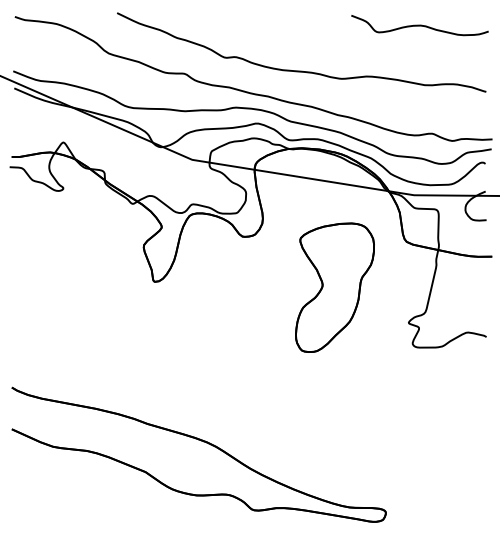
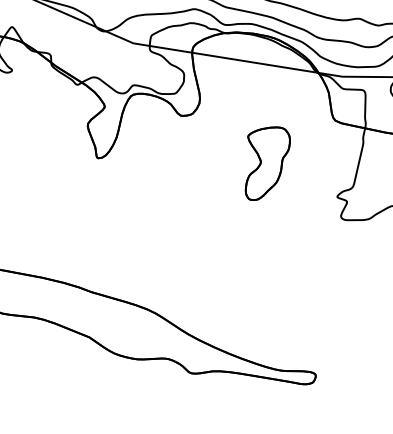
part: (334, 287) -> (267, 163), size x0.6

